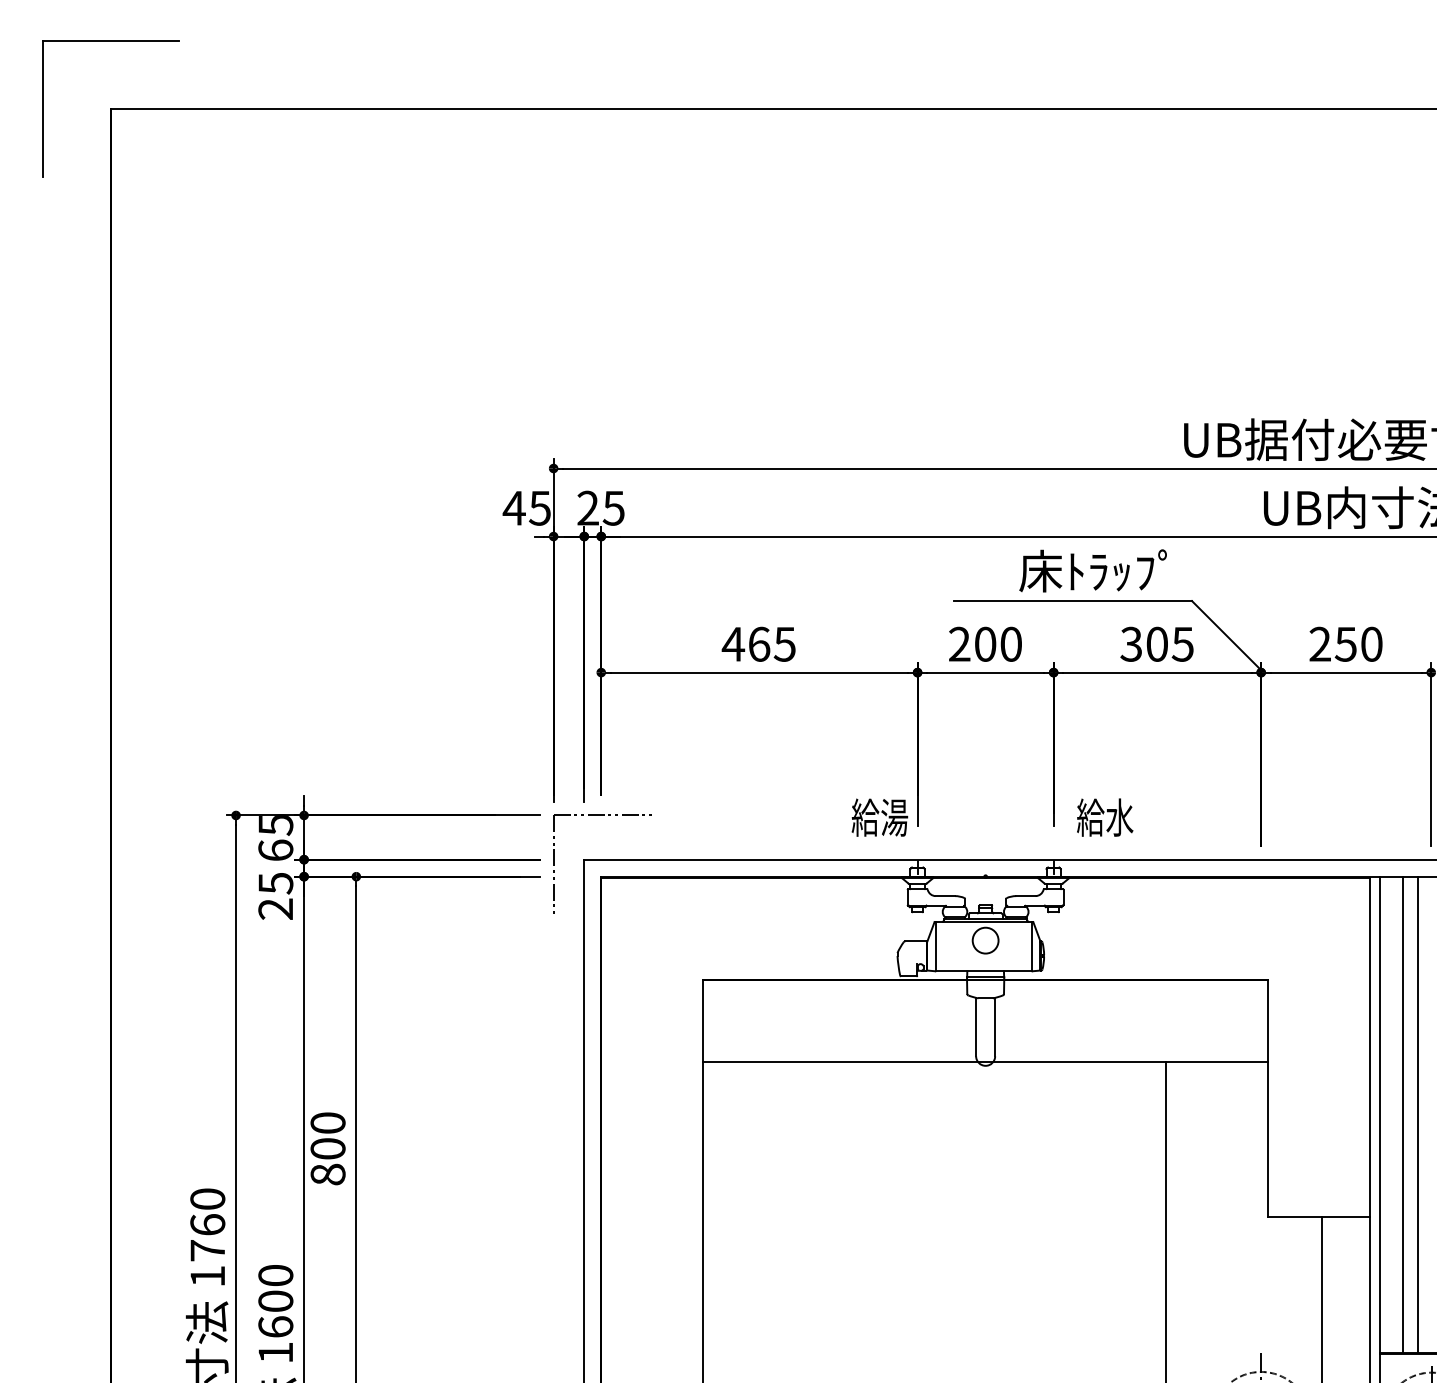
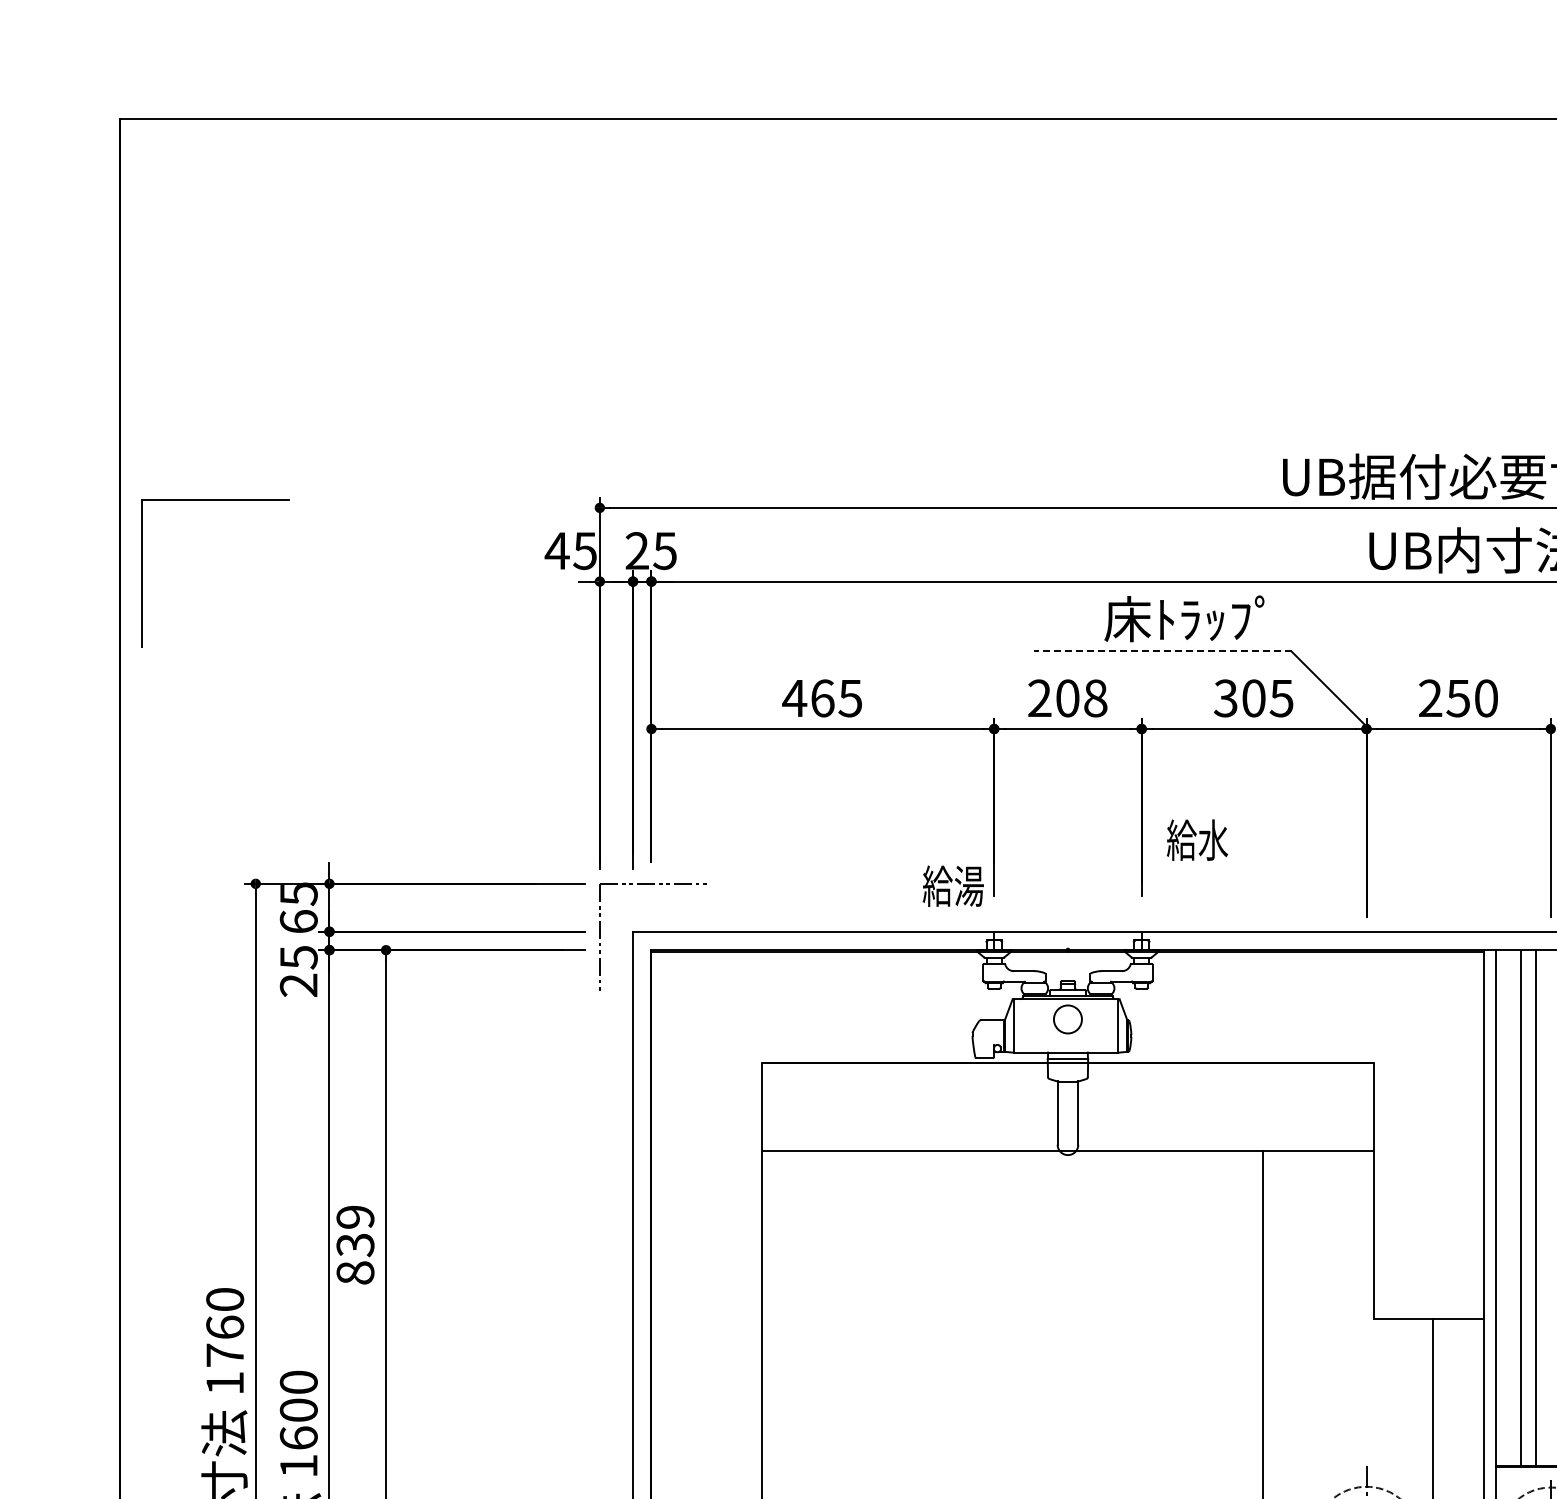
part: (111, 41) -> (215, 500), moved
line: (1072, 601) -> (1162, 651), solid -> dashed
text: (1011, 644) -> (1095, 698), 200 -> 208
text: (1105, 817) -> (1197, 839), moved
text: (328, 1136) -> (355, 1231), 800 -> 839

